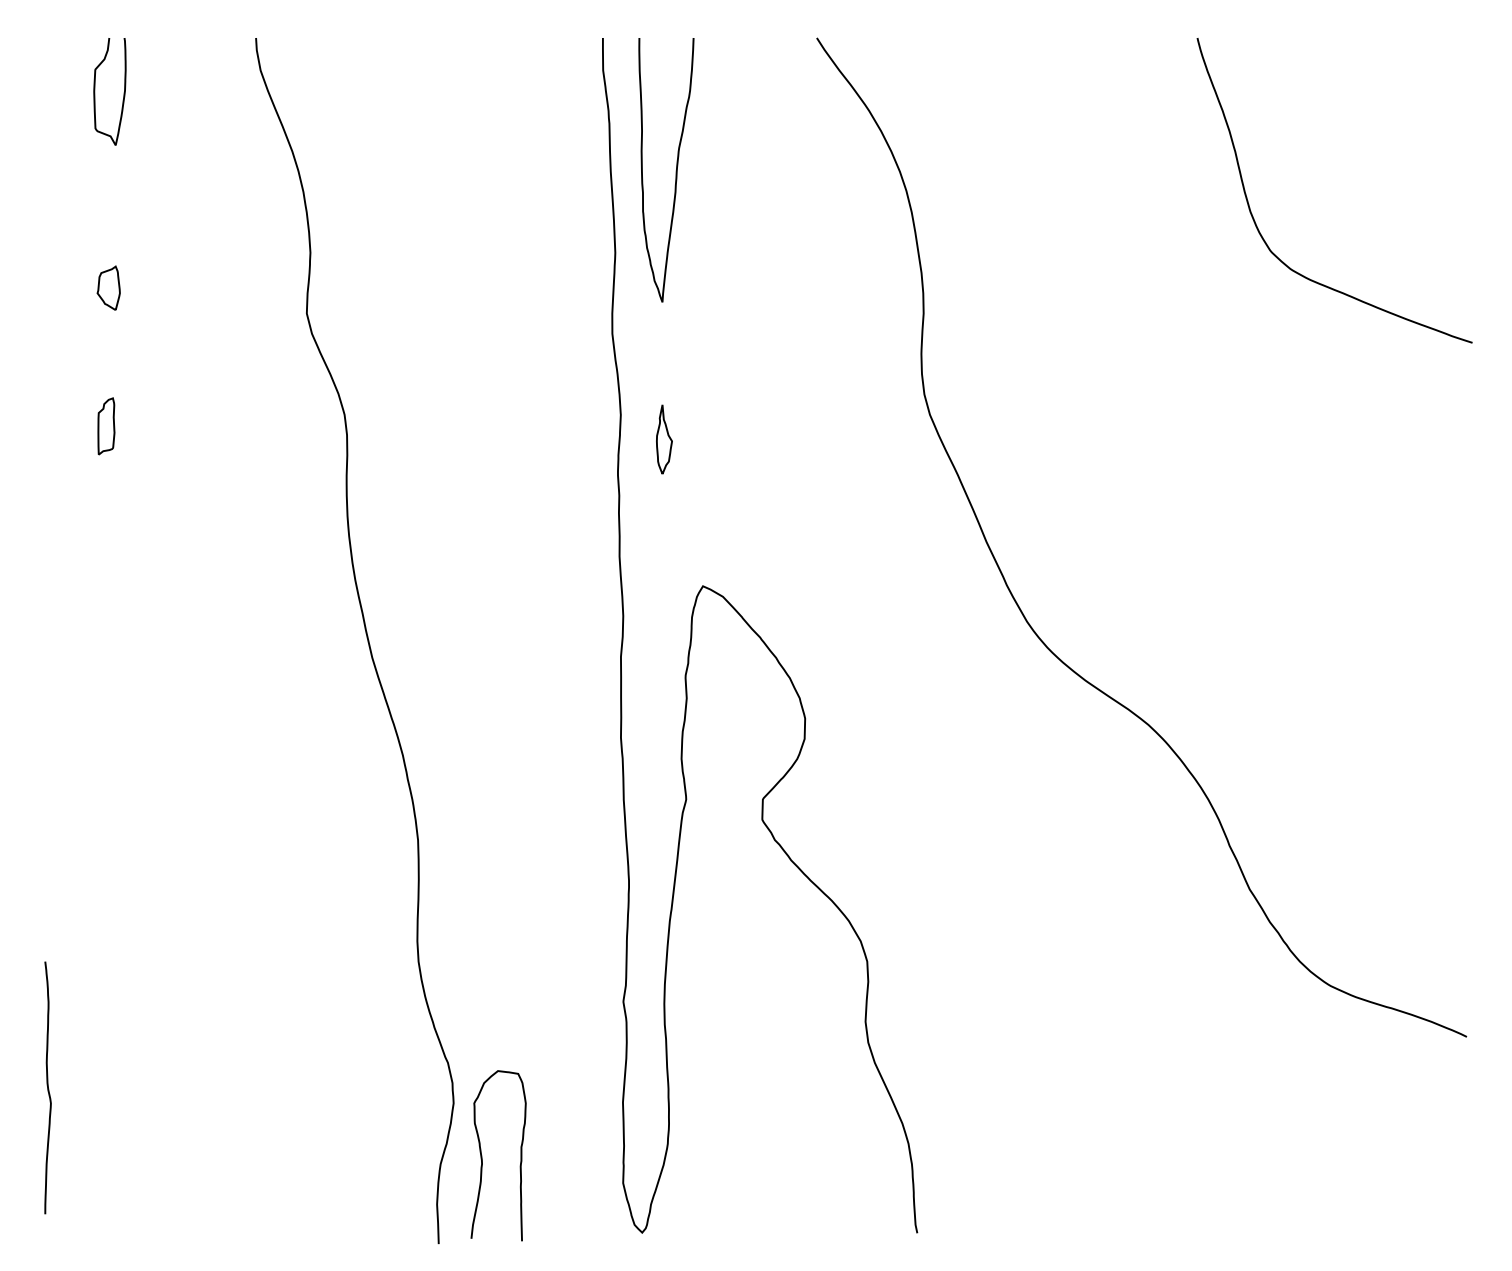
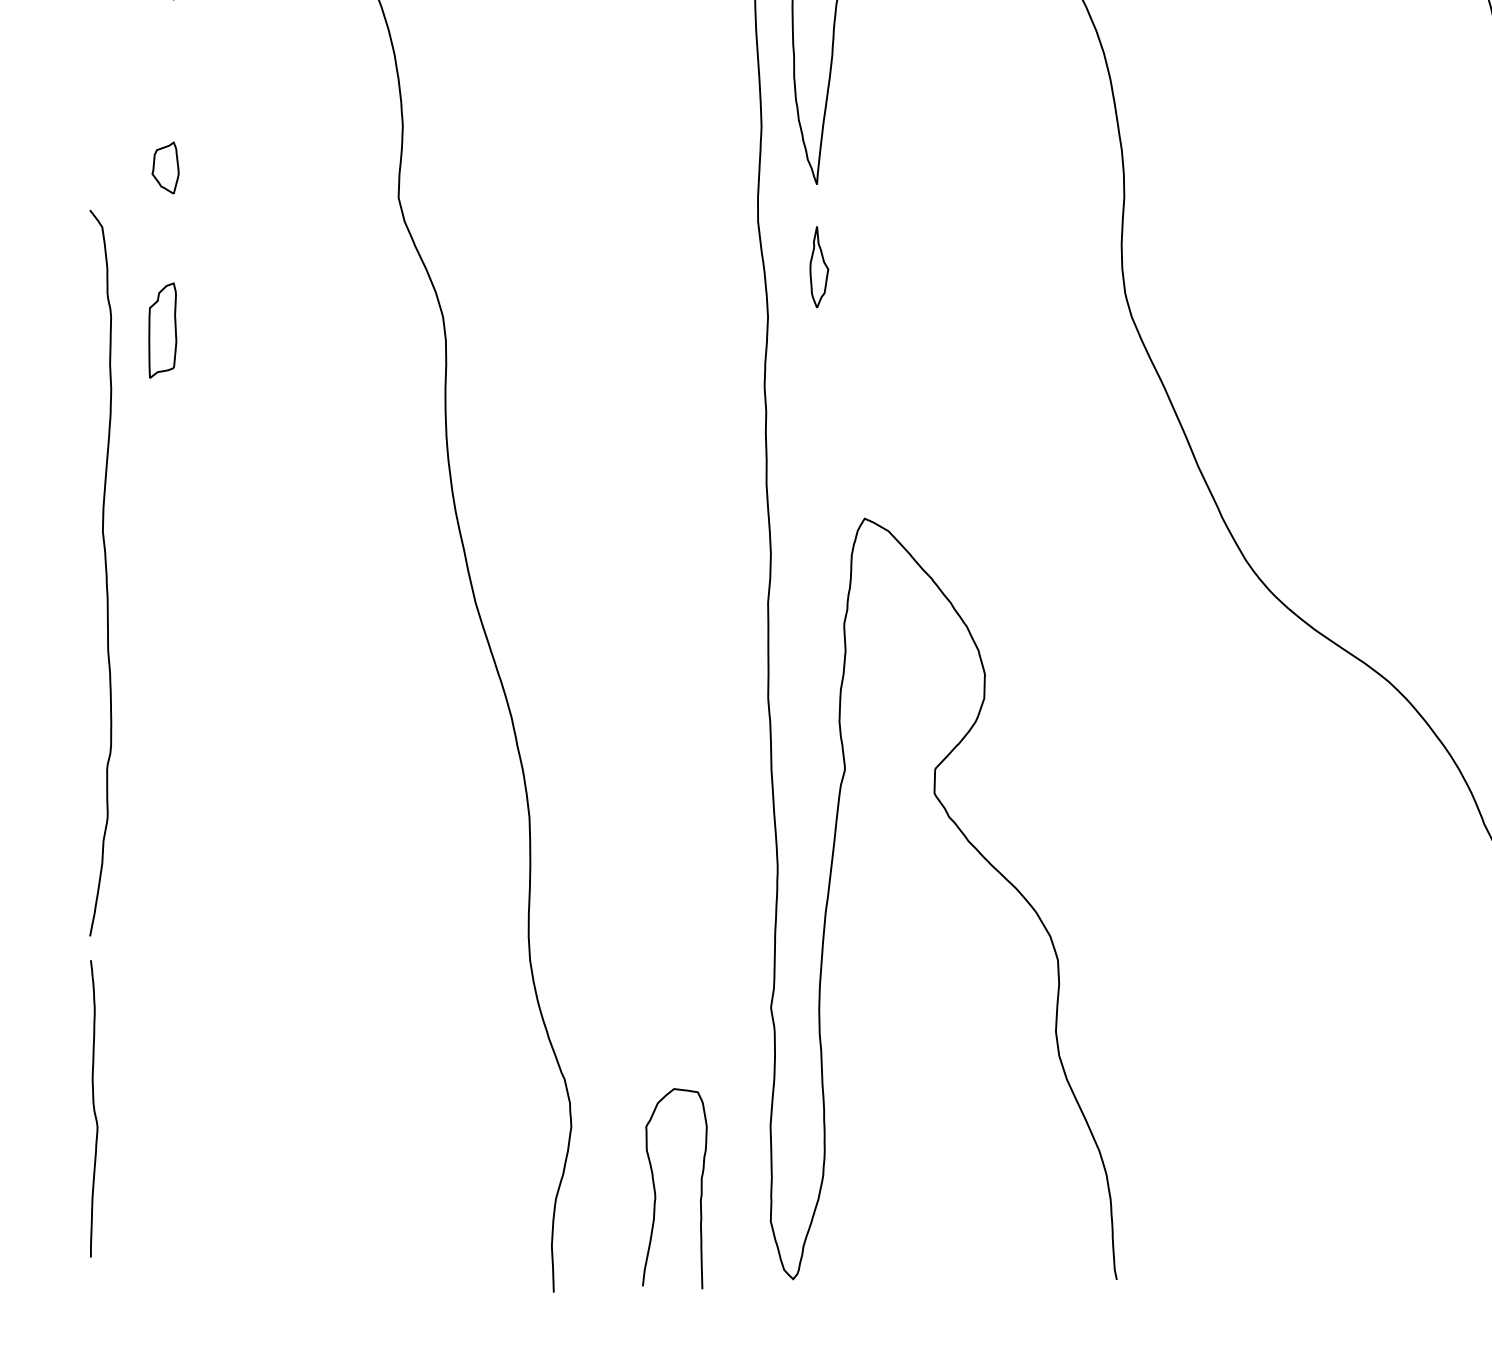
part: (106, 426) -> (162, 330), size x1.43
part: (664, 439) -> (819, 267), moved
curve: (57, 632) -> (105, 573), added
curve: (482, 1155) -> (655, 1188), moved

